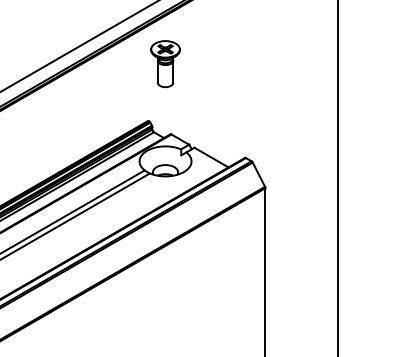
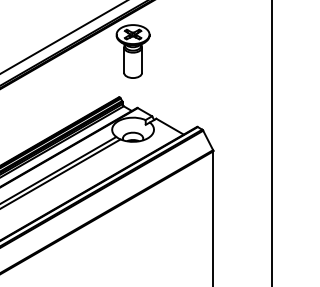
part: (165, 63) -> (133, 51), size x1.43

